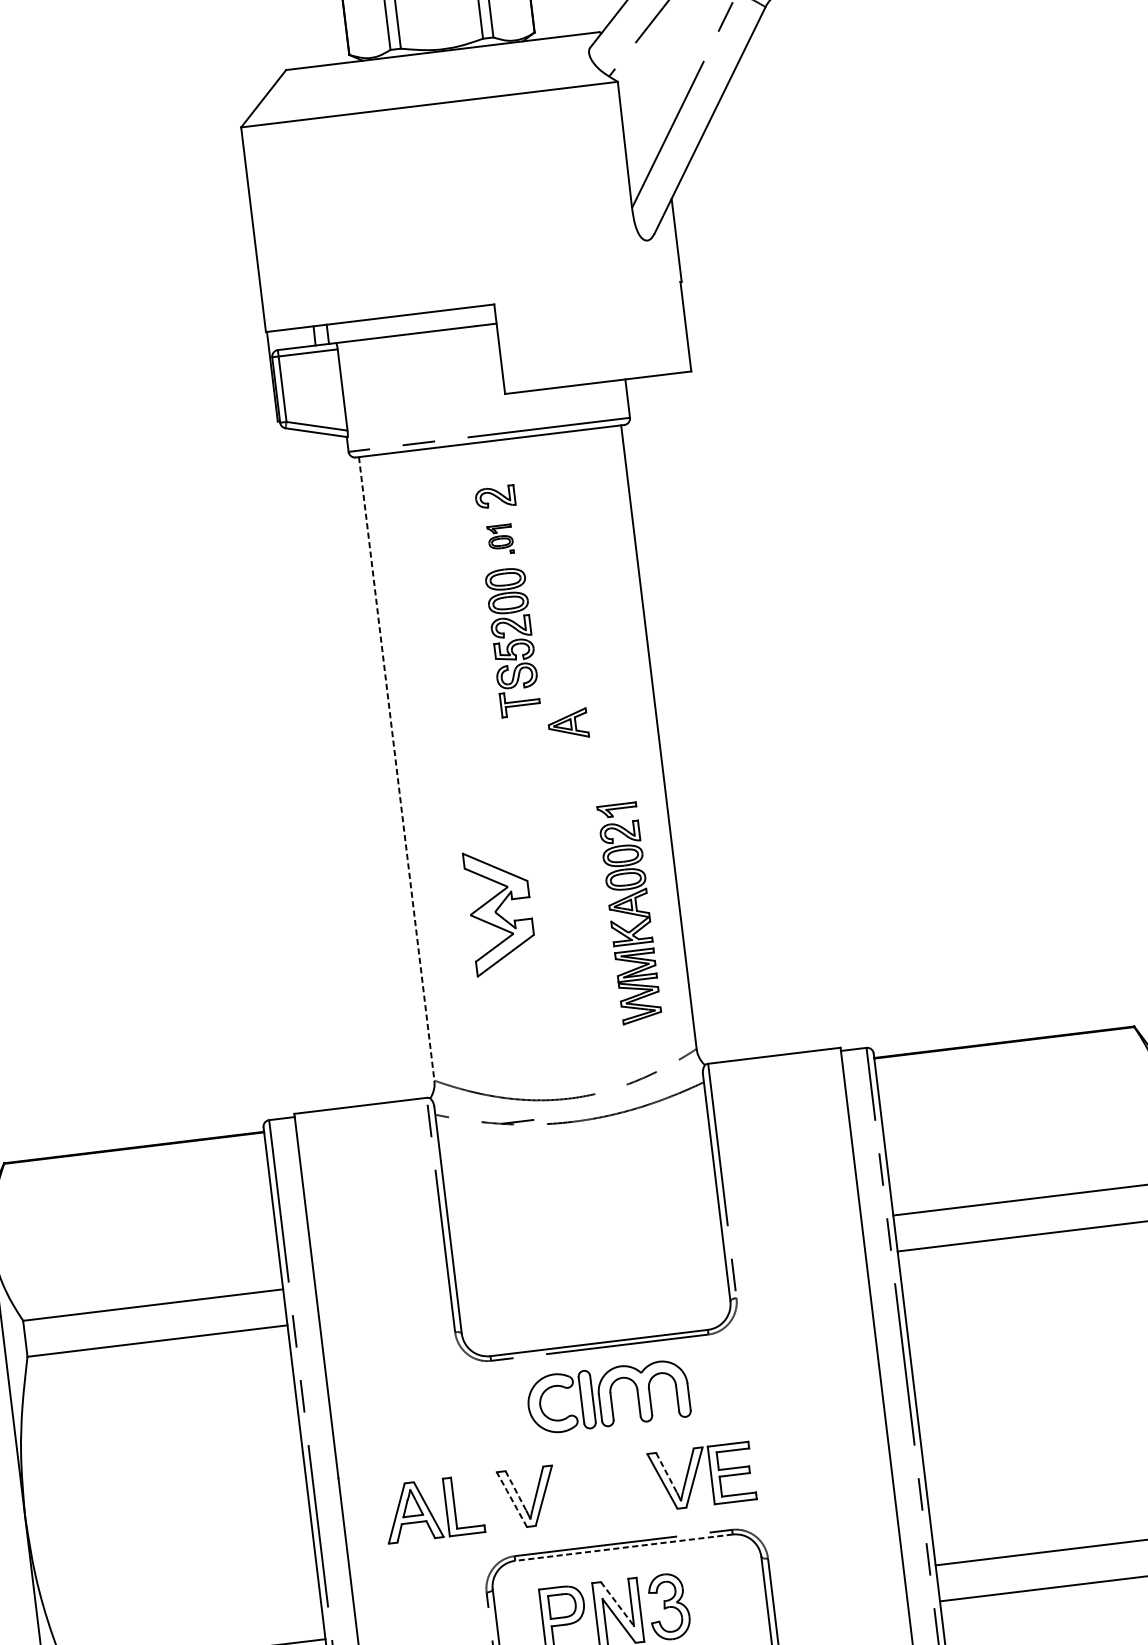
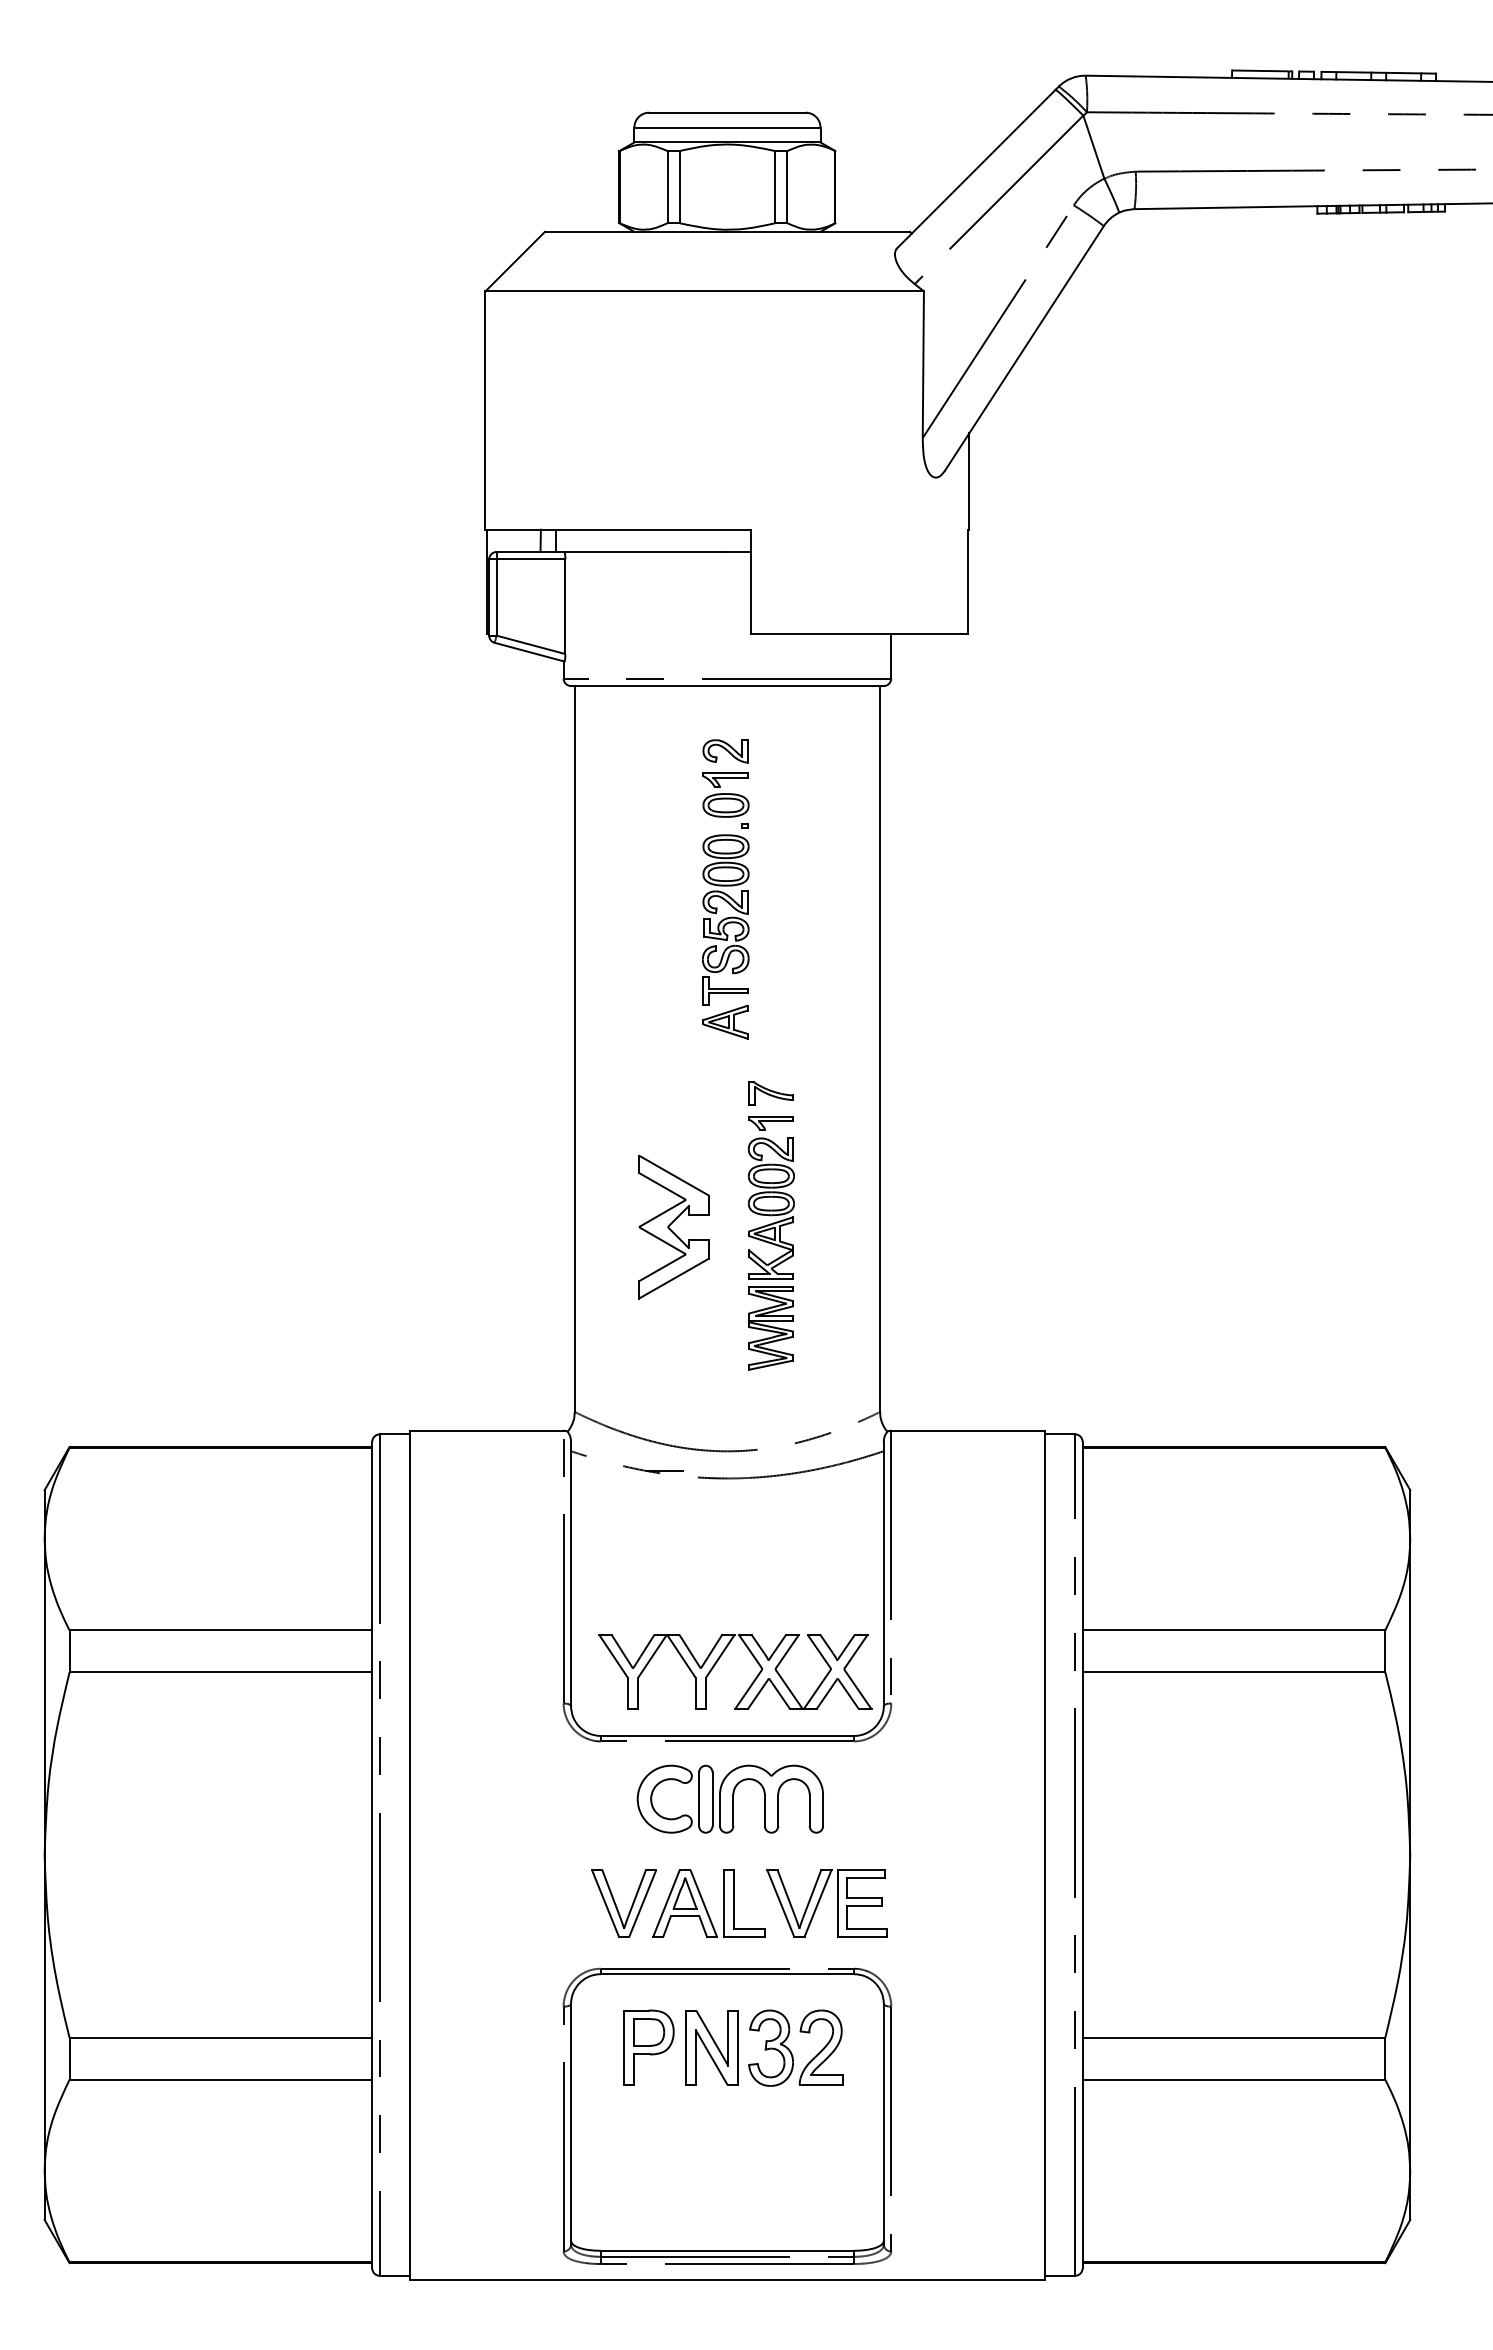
part: (500, 539) -> (725, 800), size x1.67
part: (567, 724) -> (725, 1021), moved
line: (396, 769) -> (574, 1049), dashed -> solid
part: (569, 786) -> (770, 1093), added
part: (629, 913) -> (770, 1243), moved
part: (615, 1293) -> (752, 1681), added
line: (666, 1473) -> (786, 1894), dashed -> solid
line: (516, 1491) -> (611, 1894), dashed -> solid
line: (511, 1499) -> (605, 1903), dashed -> solid
part: (432, 1509) -> (708, 1903), moved
line: (624, 1547) -> (727, 1974), dashed -> solid
part: (711, 1600) -> (820, 2047), added
line: (617, 1604) -> (712, 2038), dashed -> solid

